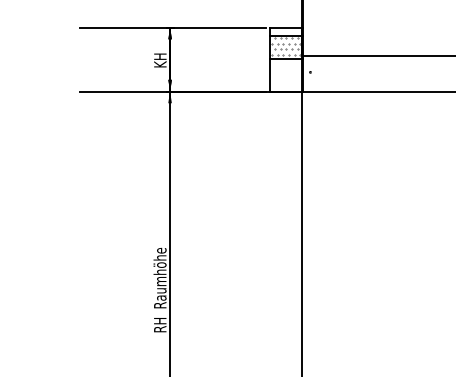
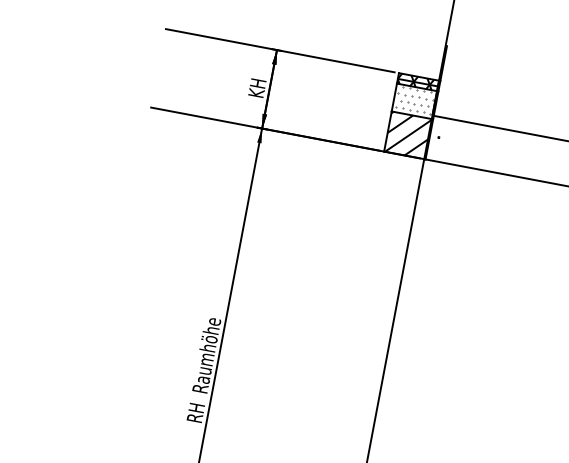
hatch: (285, 31) -> (417, 81), added
hatch: (285, 74) -> (407, 134), added

